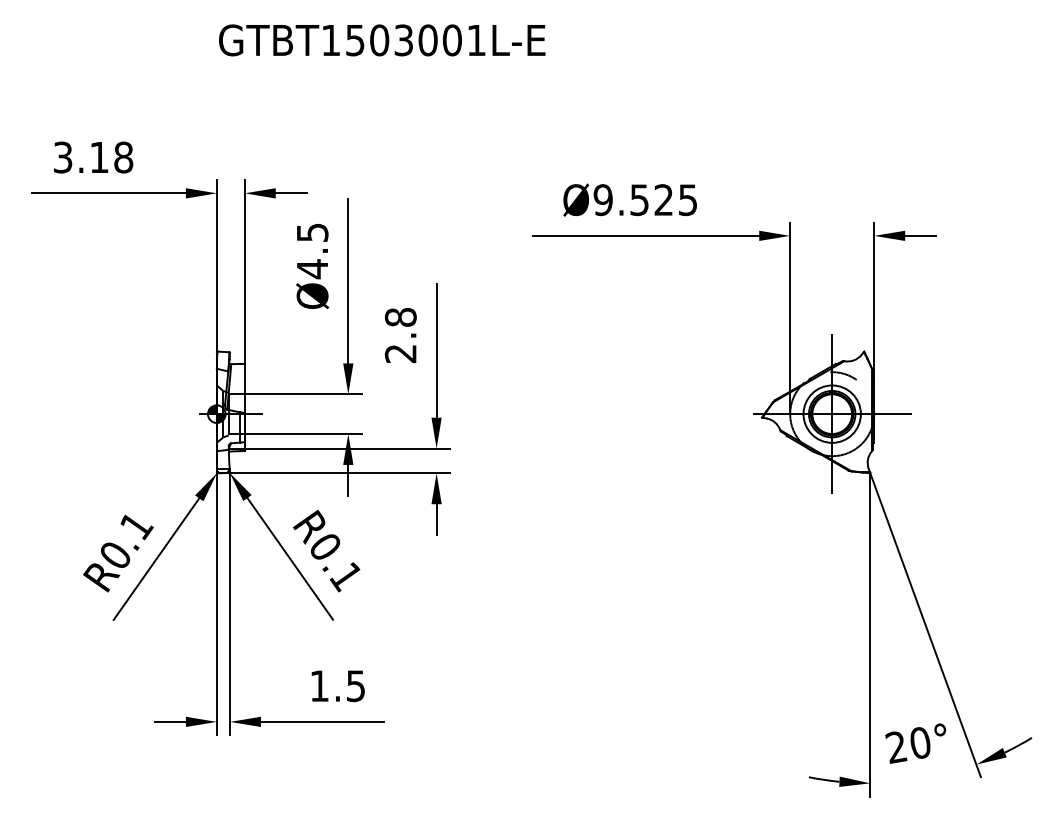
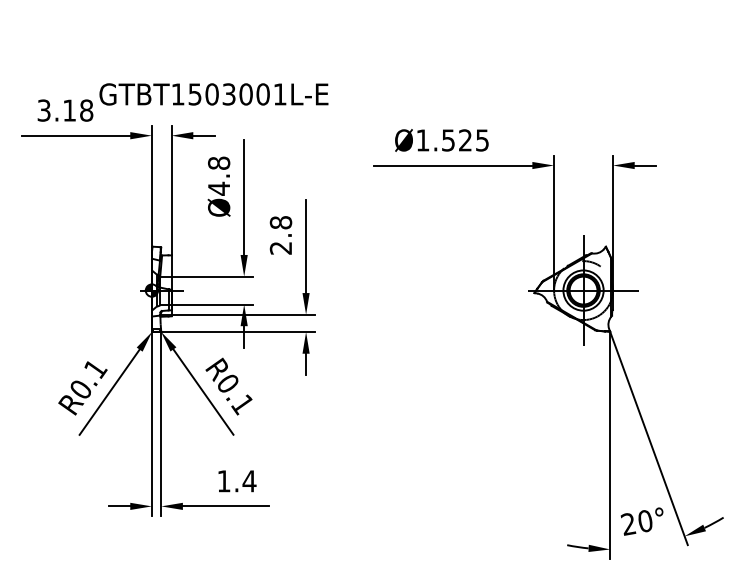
text: (381, 40) -> (213, 94), moved
text: (602, 200) -> (422, 140), Ø9.525 -> Ø1.525
text: (313, 231) -> (219, 162), Ø4.5 -> Ø4.8
text: (355, 686) -> (249, 481), 1.5 -> 1.4

